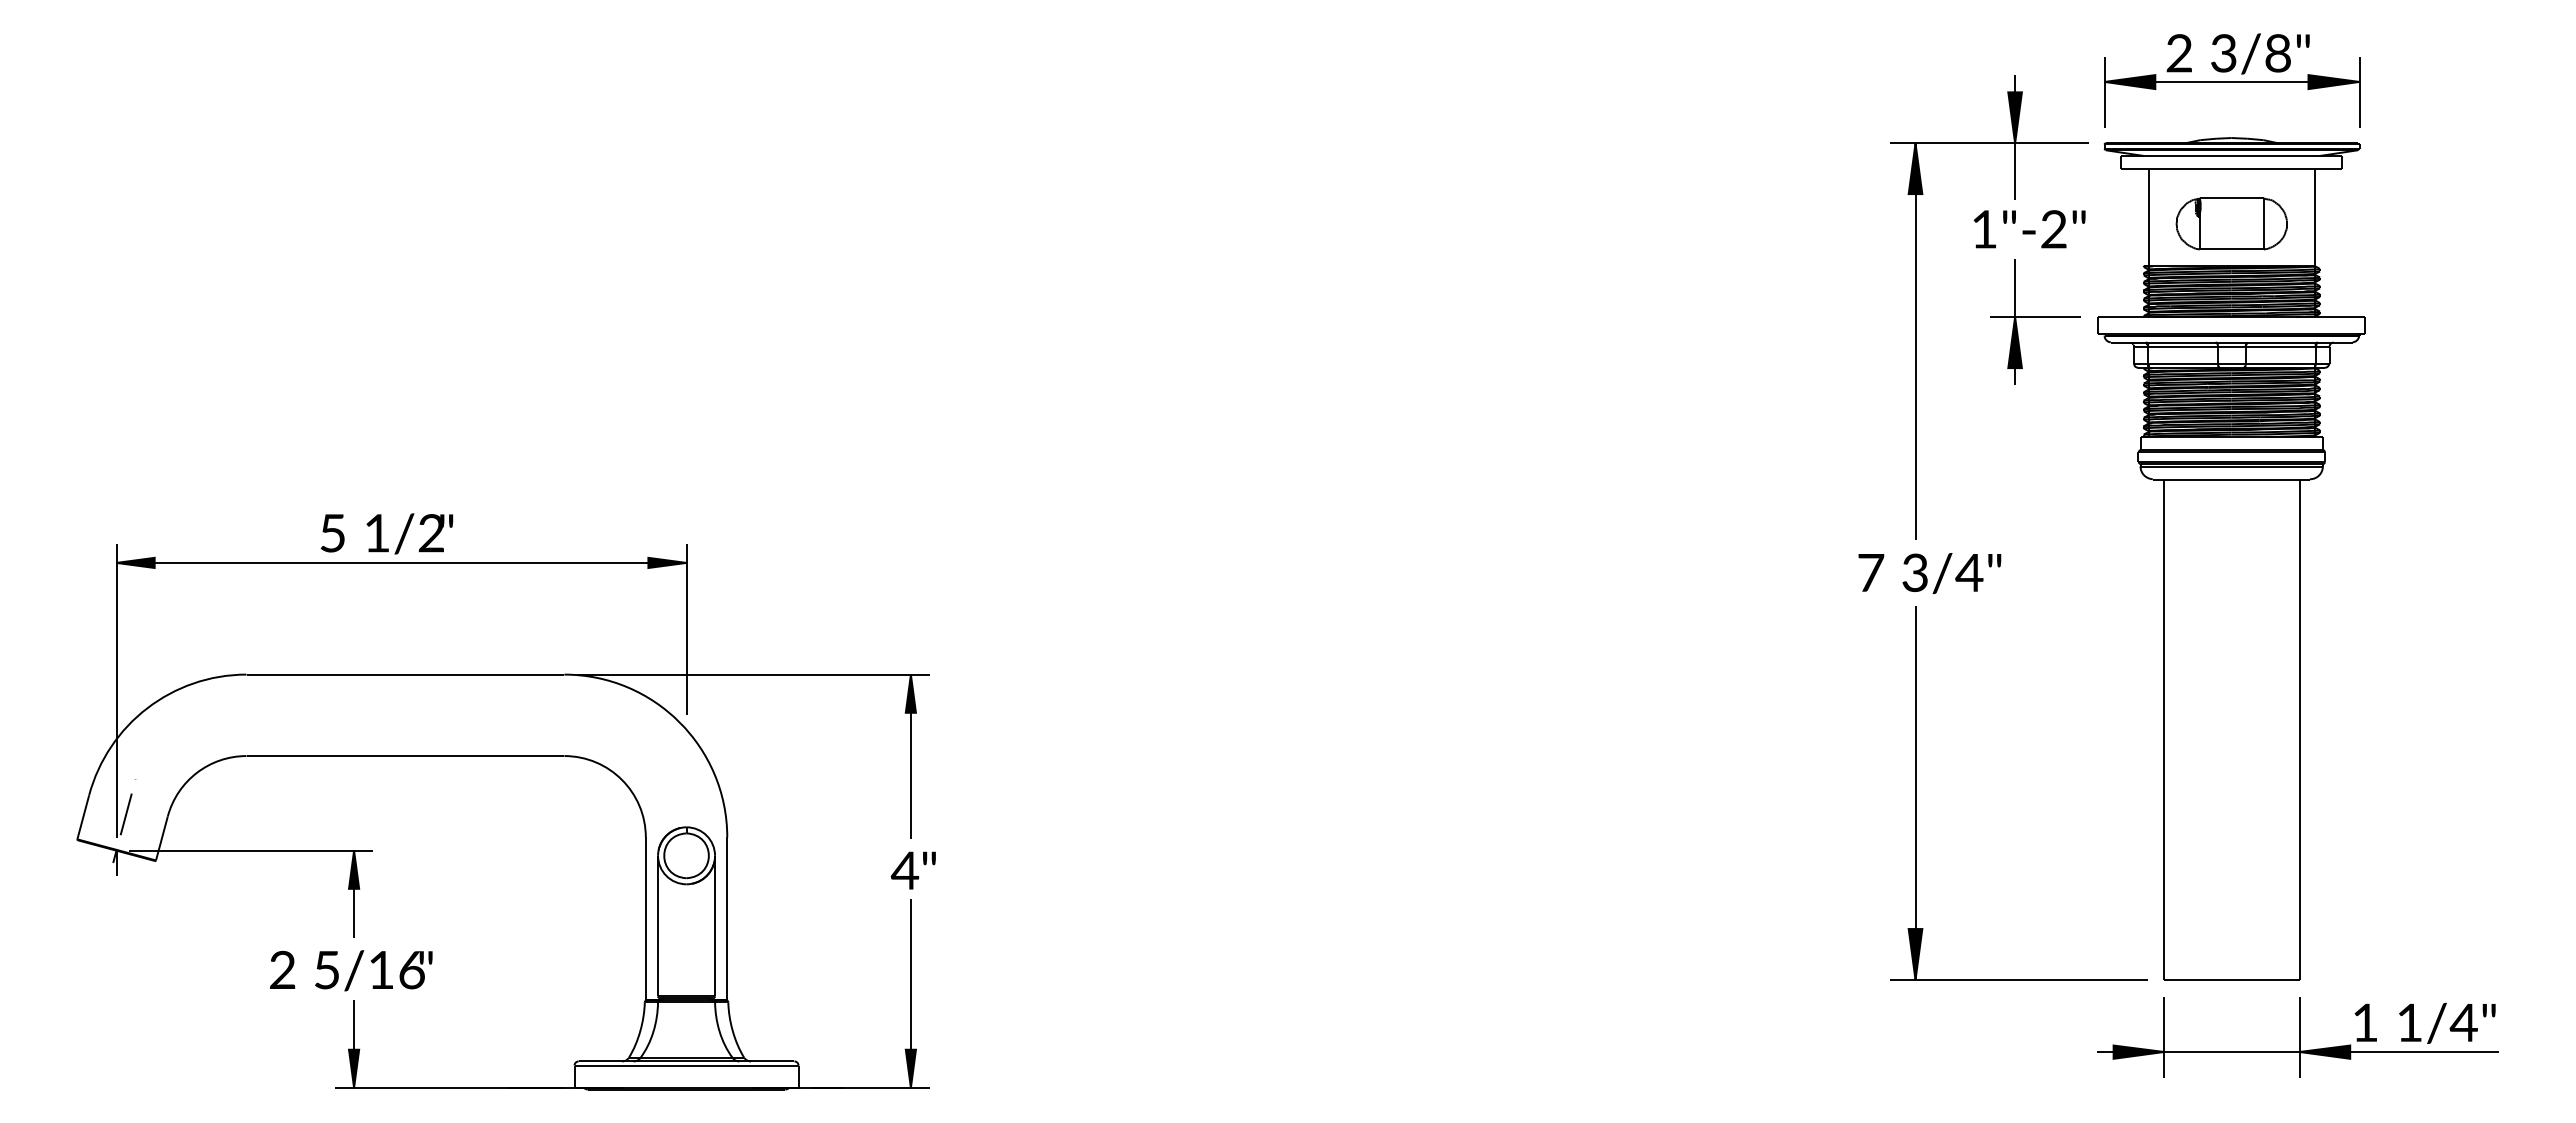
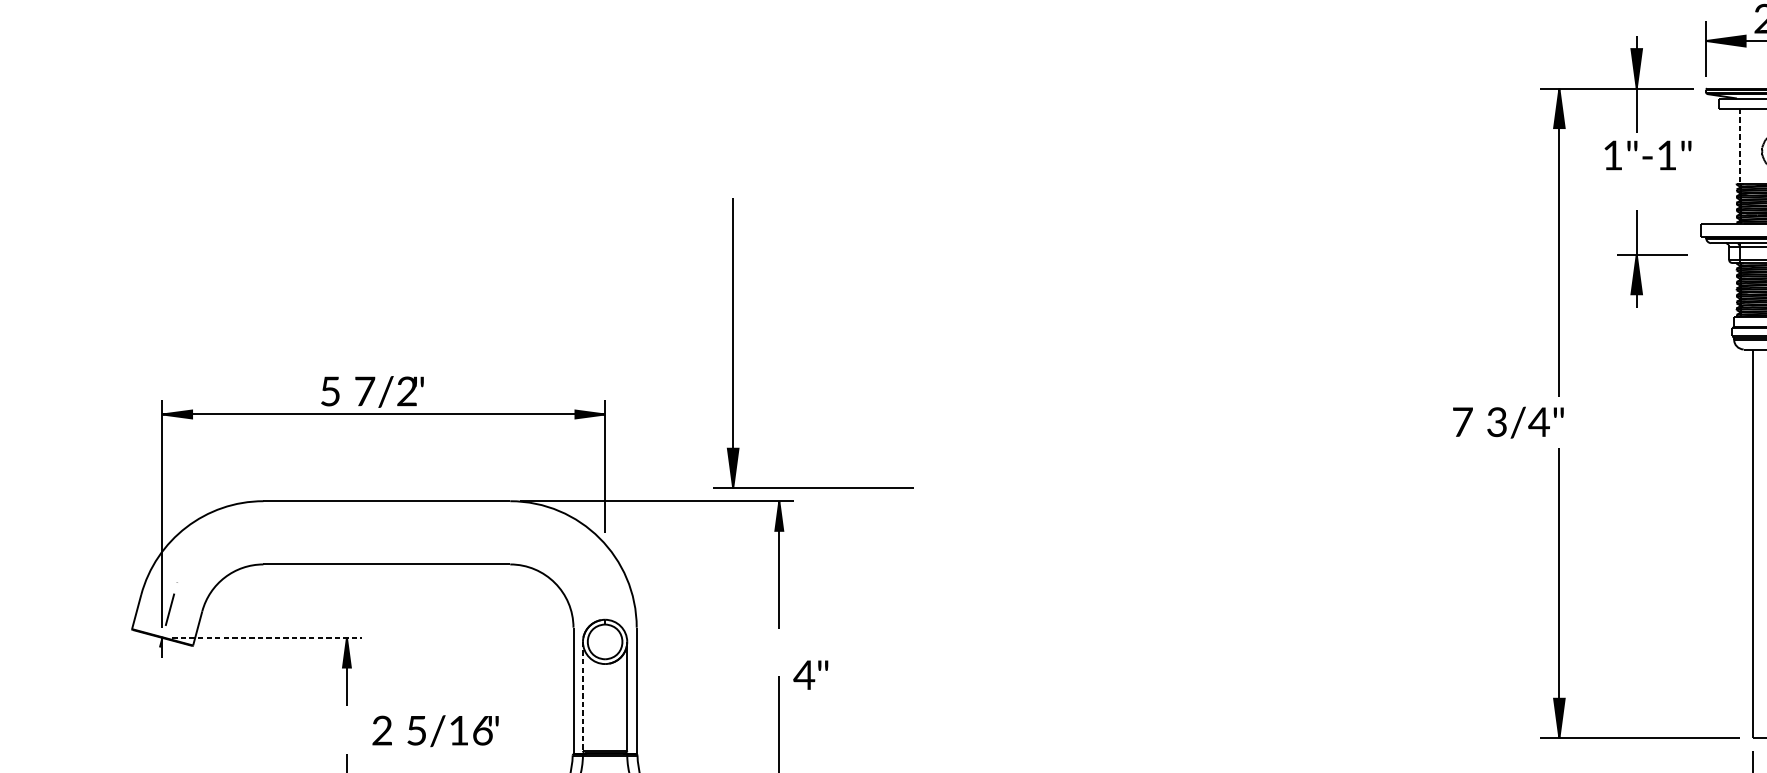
line: (2148, 217) -> (1740, 146), solid -> dashed
text: (2053, 229) -> (1666, 155), 1"-2" -> 1"-1"
part: (2035, 321) -> (1652, 258), moved
part: (852, 471) -> (733, 343), added
text: (377, 533) -> (365, 391), 1/2 -> 7/2
text: (1929, 573) -> (1508, 422), moved
line: (251, 850) -> (267, 637), solid -> dashed
text: (912, 870) -> (810, 675), moved
line: (658, 926) -> (583, 696), solid -> dashed
text: (351, 970) -> (435, 730), moved

